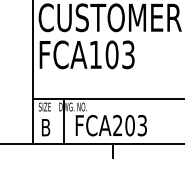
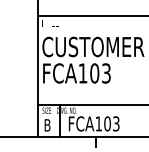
text: (117, 125) -> (98, 123), FCA203 -> FCA103

